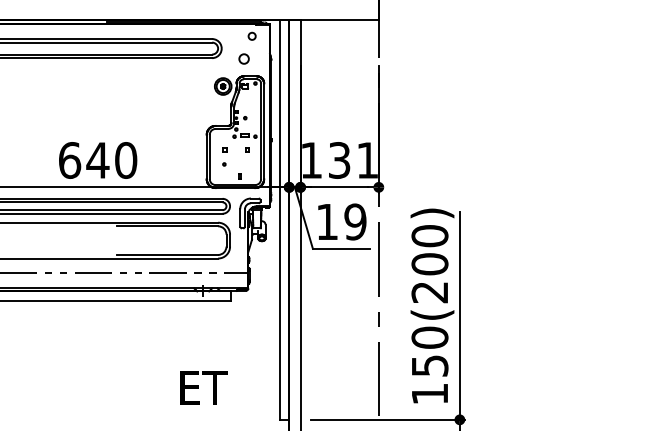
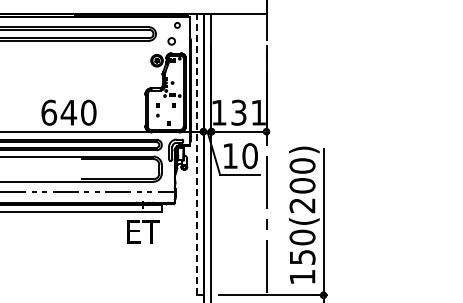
line: (279, 219) -> (196, 154), solid -> dashed
text: (354, 222) -> (249, 156), 19 -> 10
text: (203, 387) -> (143, 231), moved

